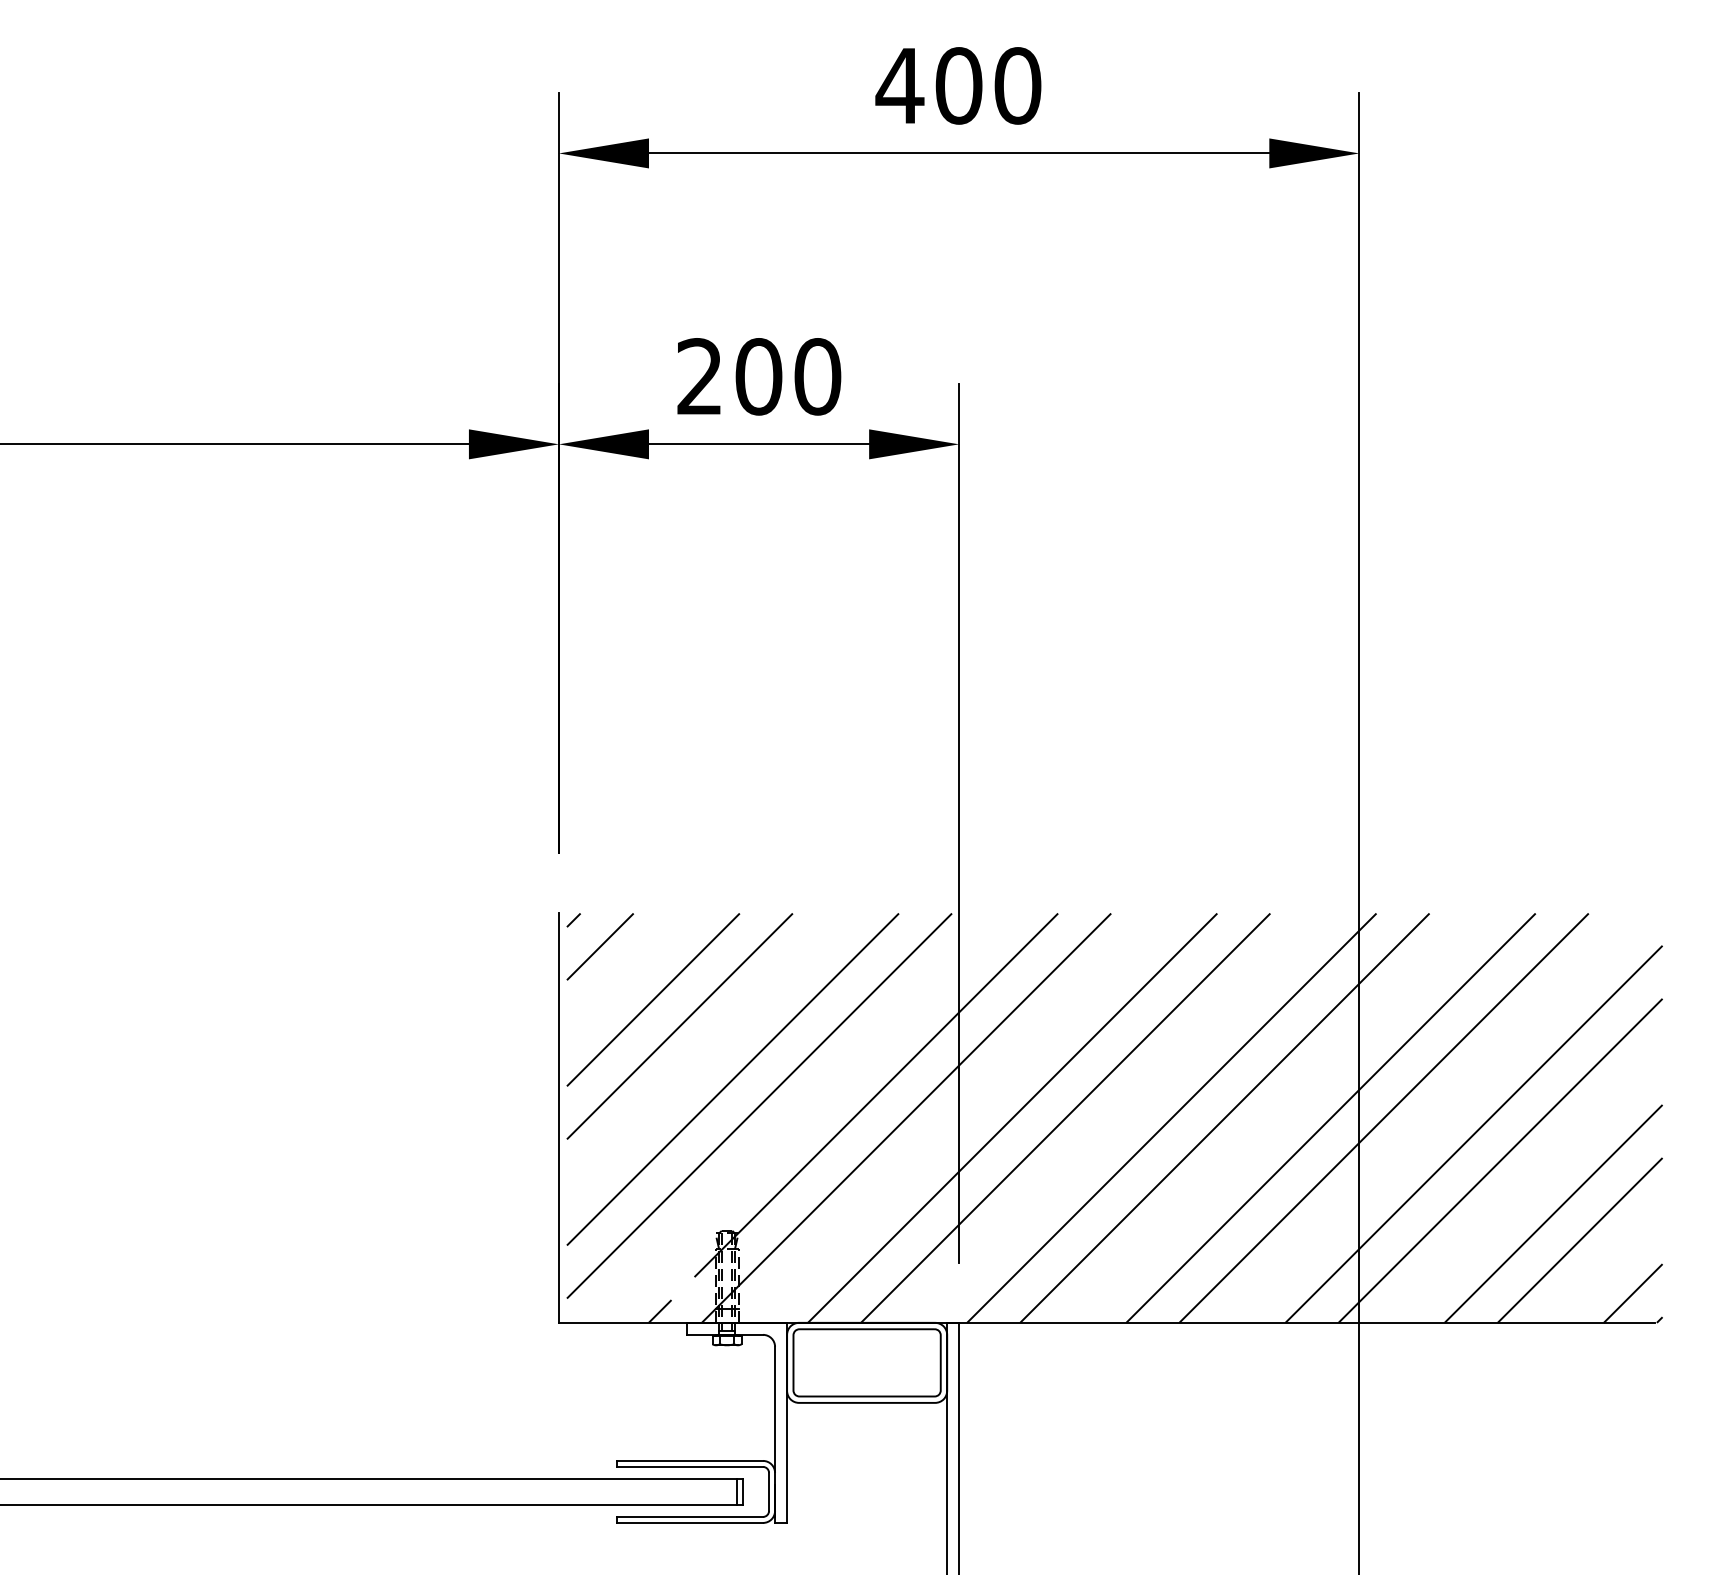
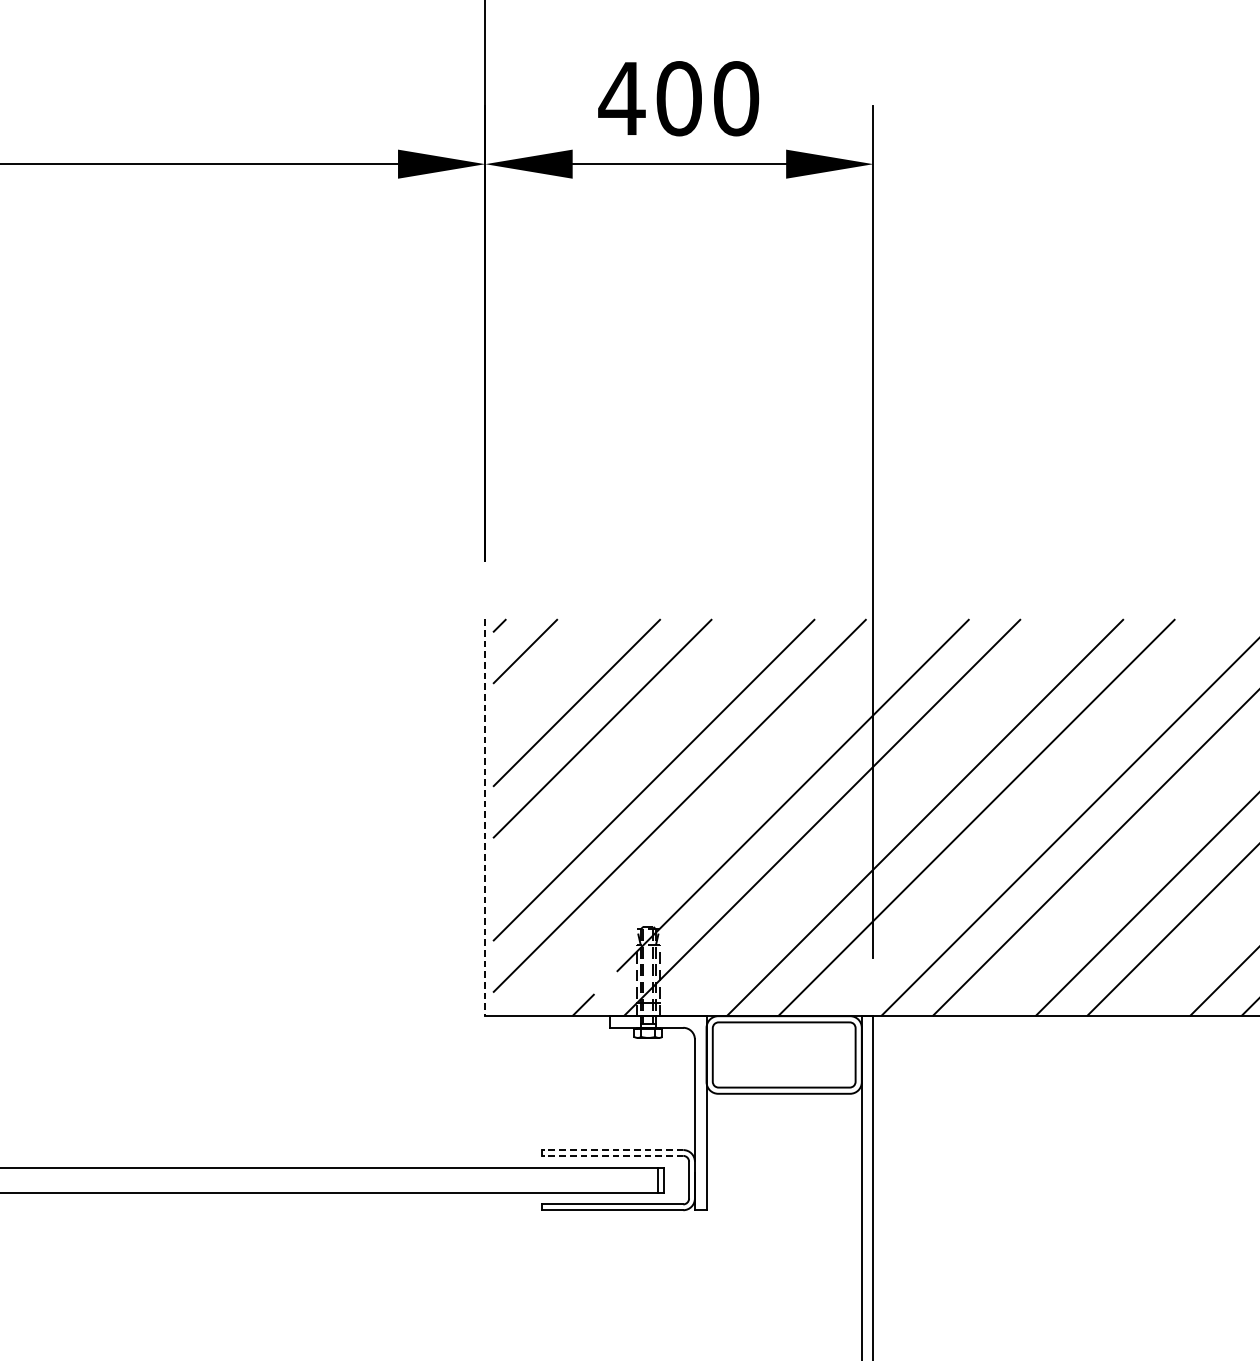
text: (699, 376) -> (621, 98), 200 -> 400
line: (558, 1118) -> (484, 817), solid -> dashed
line: (689, 1460) -> (611, 1149), solid -> dashed
line: (689, 1466) -> (611, 1155), solid -> dashed

